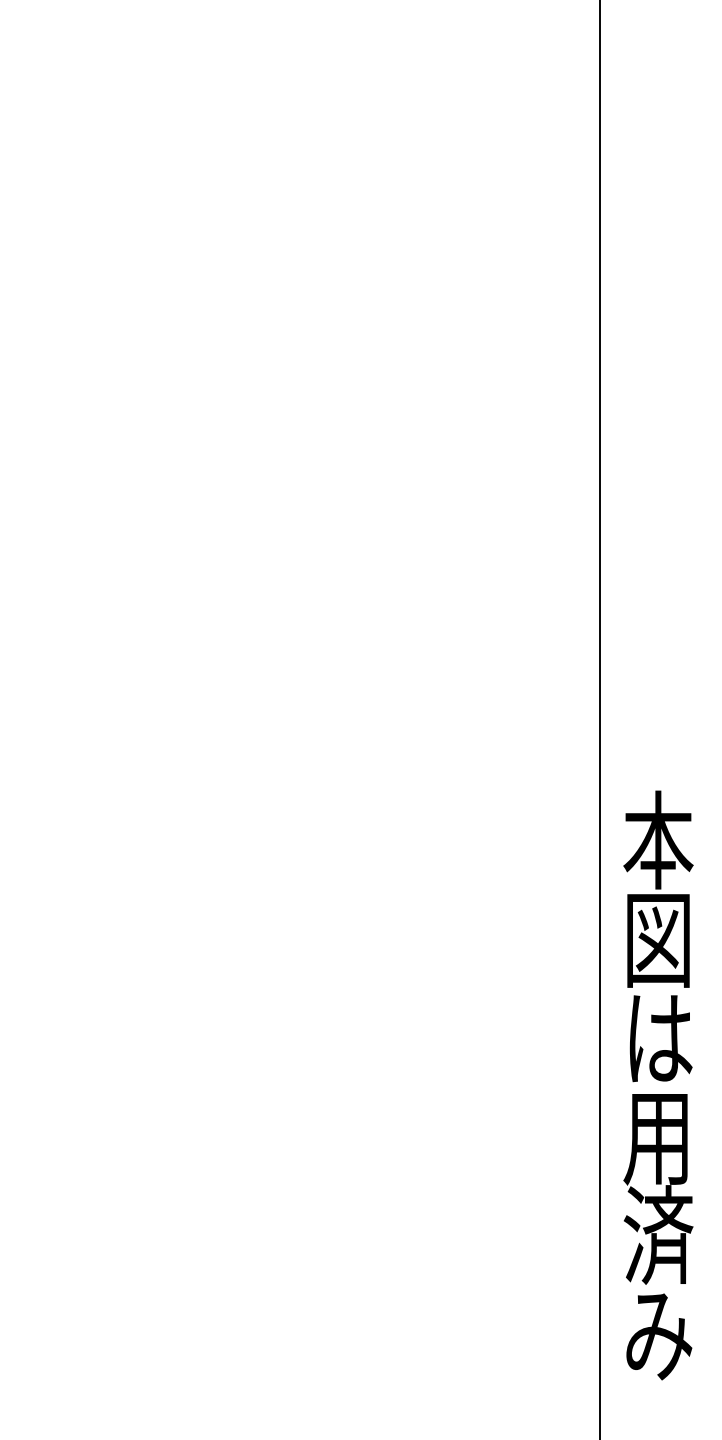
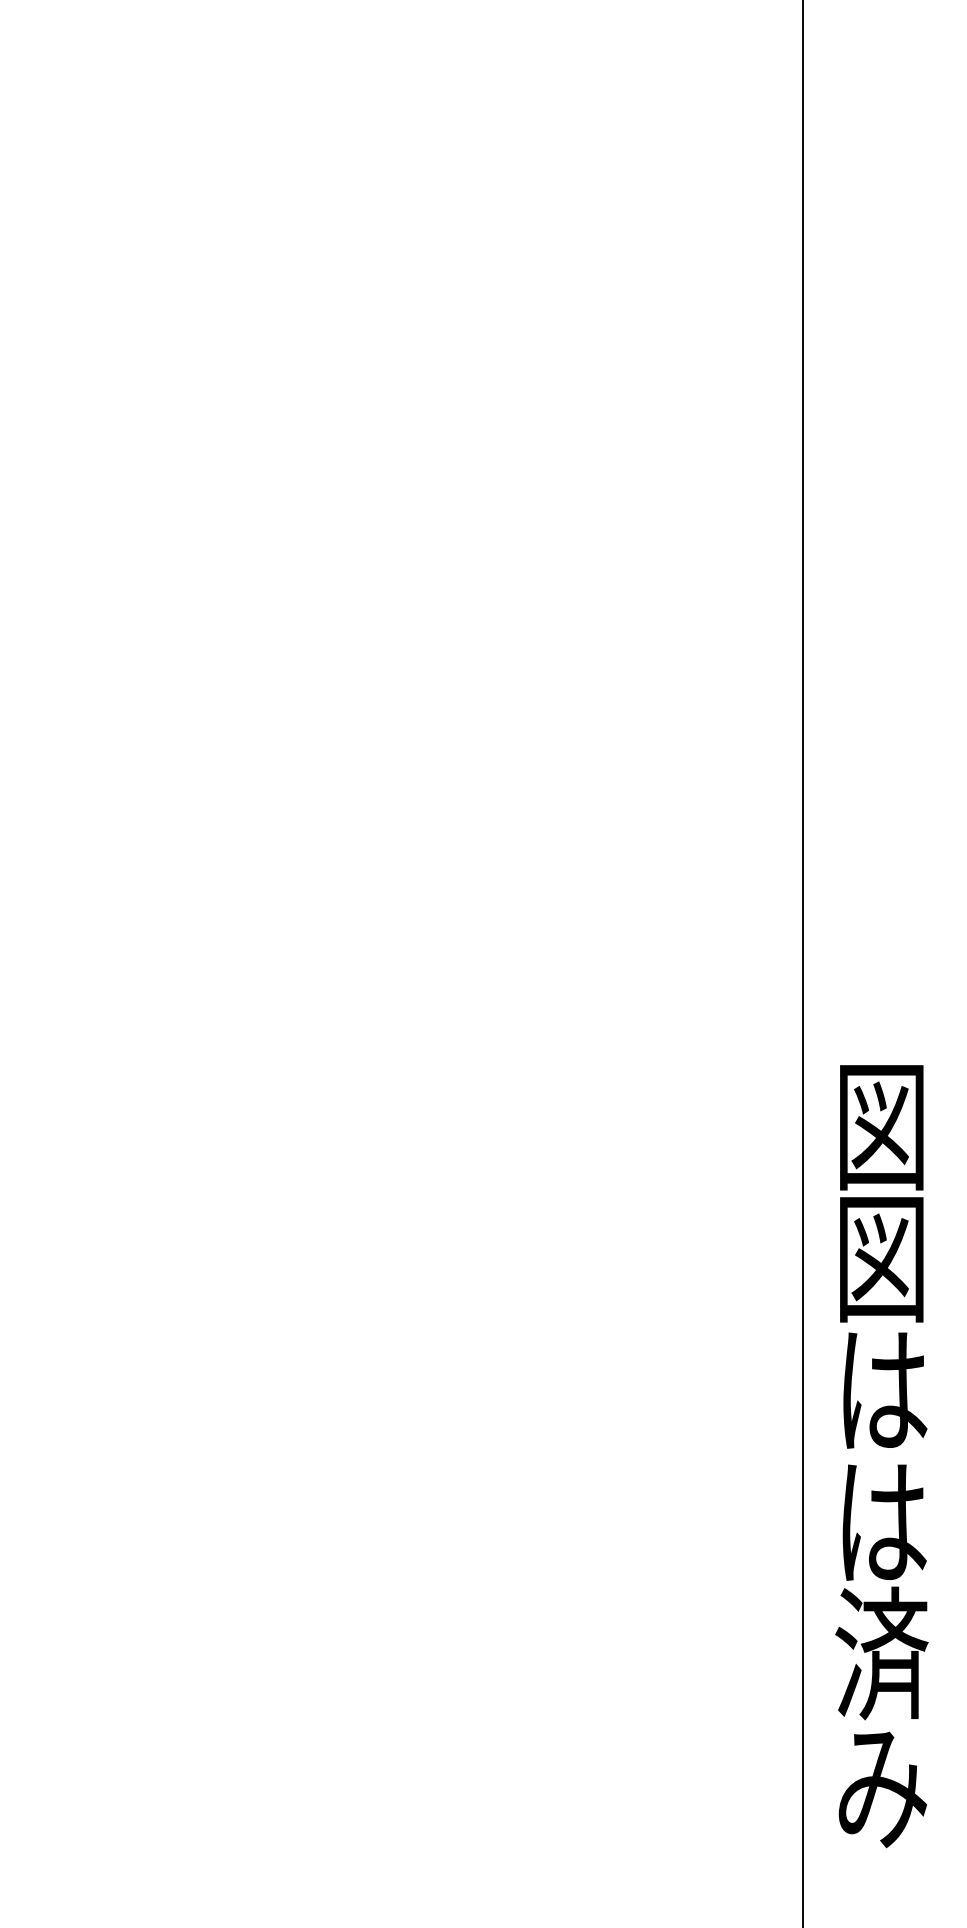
text: (658, 839) -> (881, 1124), 本 -> 図
text: (657, 1139) -> (880, 1525), 用 -> は

